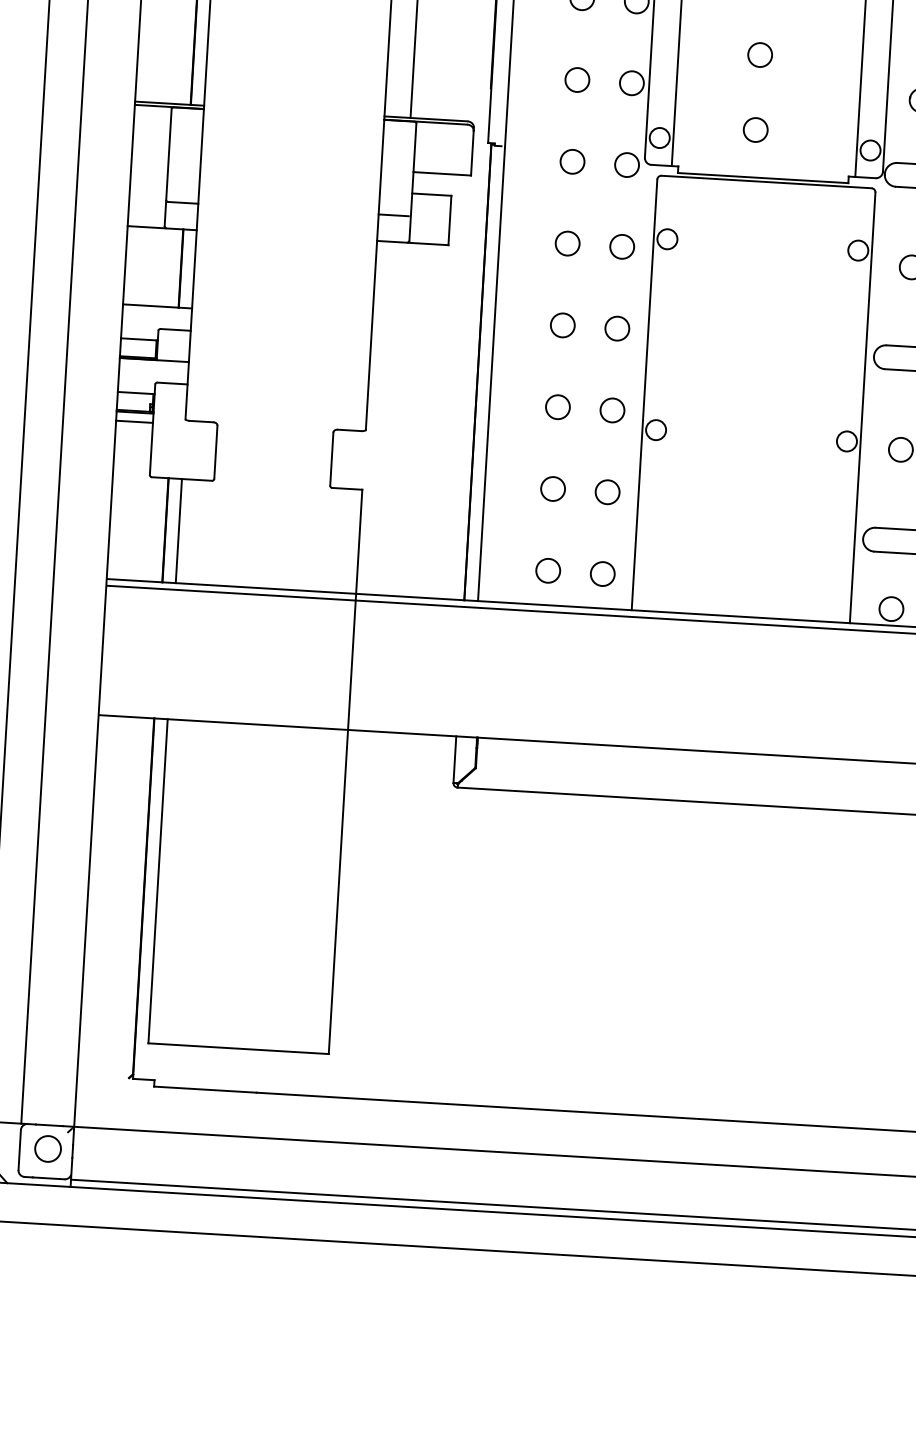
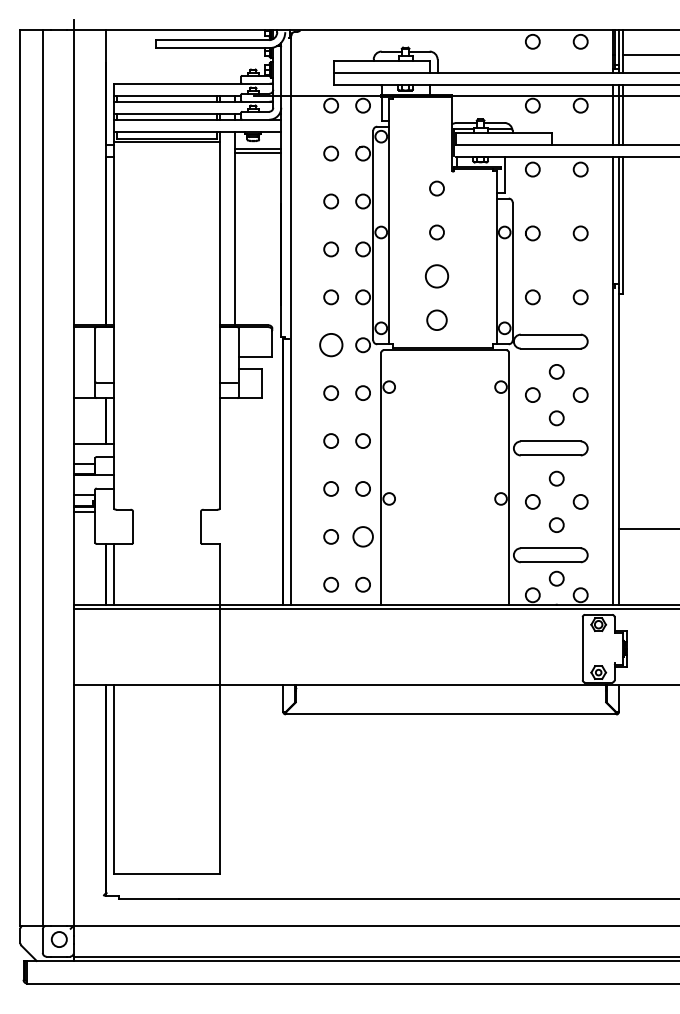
circle: (759, 55) -> (436, 276), size x1.6
circle: (754, 130) -> (436, 320), size x1.4
circle: (571, 162) -> (330, 345), size x1.6
circle: (606, 491) -> (362, 536), size x1.4

